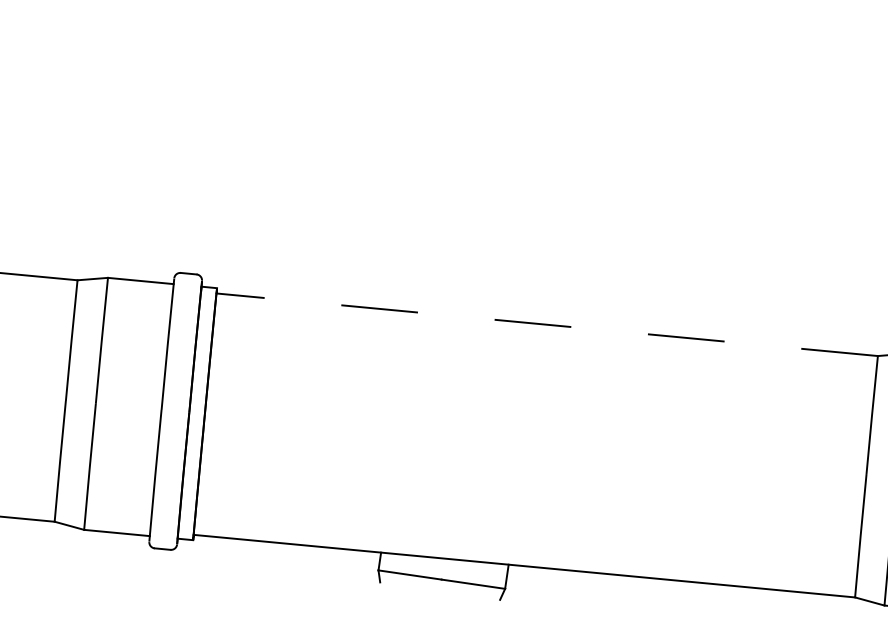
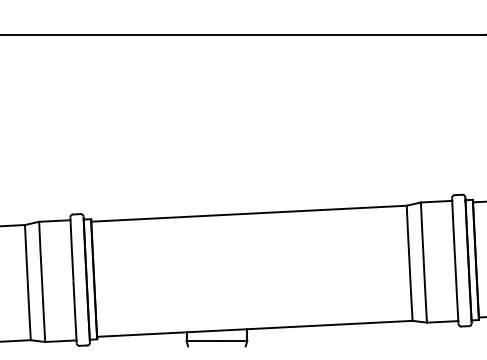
line: (548, 324) -> (249, 213), dashed -> solid

